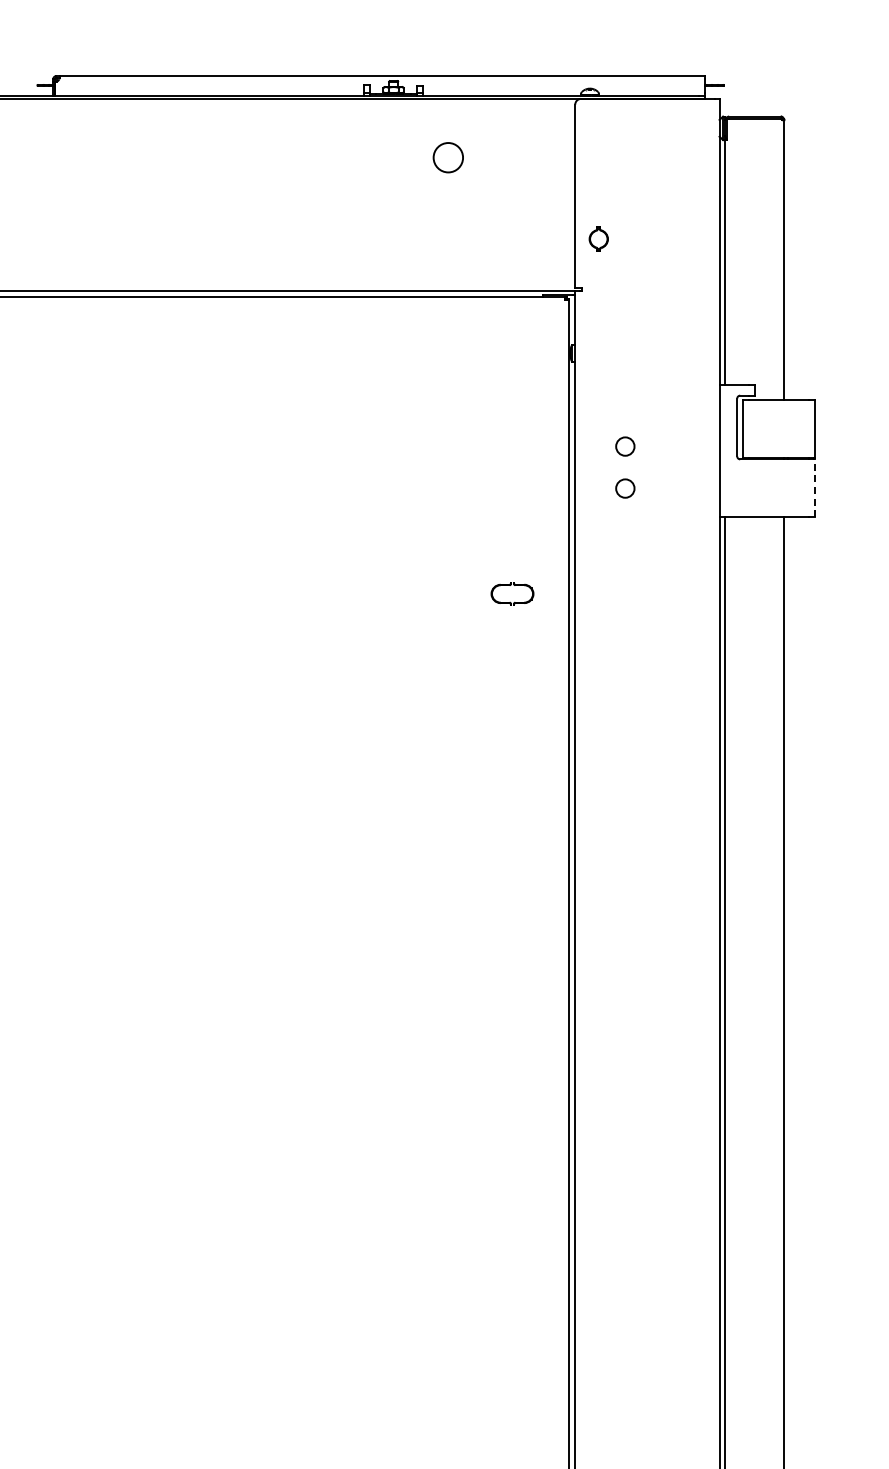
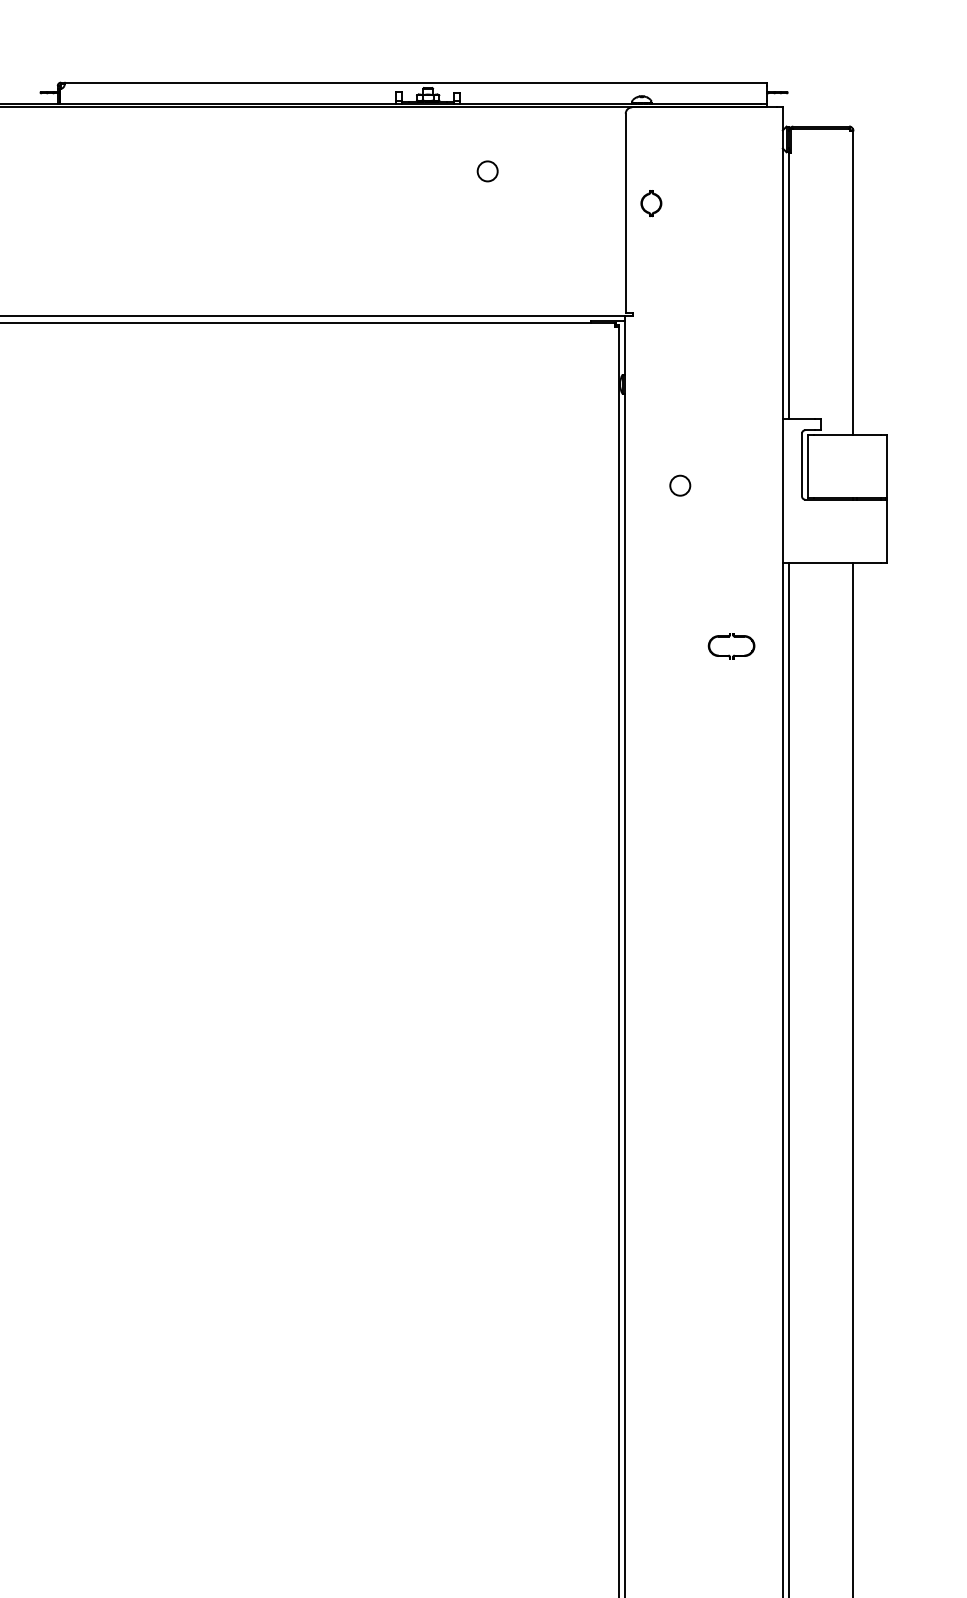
circle: (448, 157) -> (487, 171), size x0.62
part: (598, 238) -> (651, 202), moved
line: (815, 487) -> (887, 530), dashed -> solid
circle: (625, 488) -> (680, 531), removed
part: (511, 585) -> (730, 636), moved

